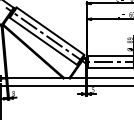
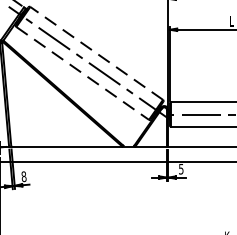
line: (50, 30) -> (96, 52), solid -> dashed
line: (43, 41) -> (82, 73), solid -> dashed

